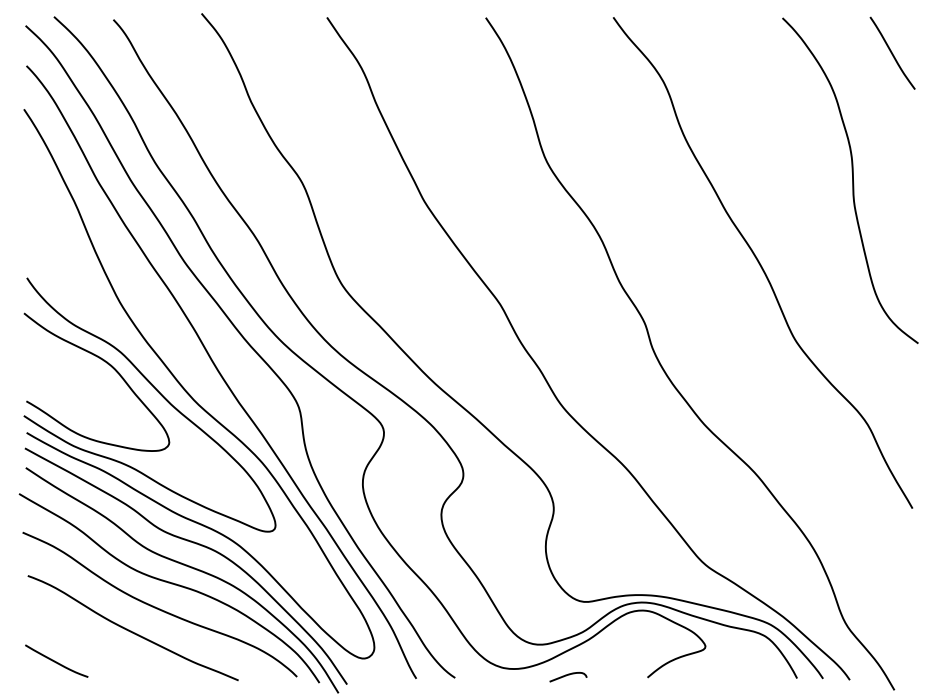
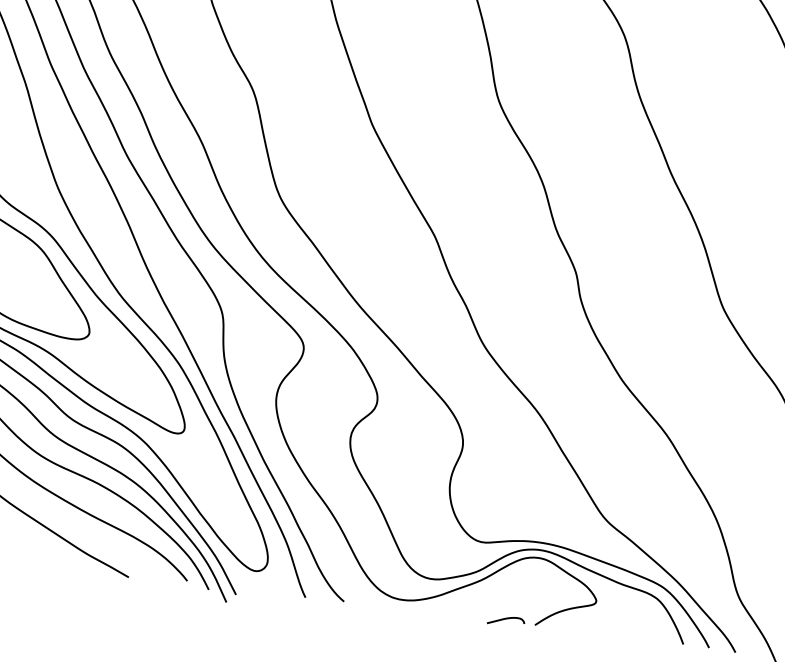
curve: (568, 675) -> (506, 619), moved

